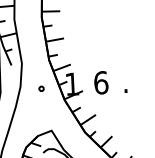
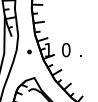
text: (101, 81) -> (66, 49), 6 -> 0

